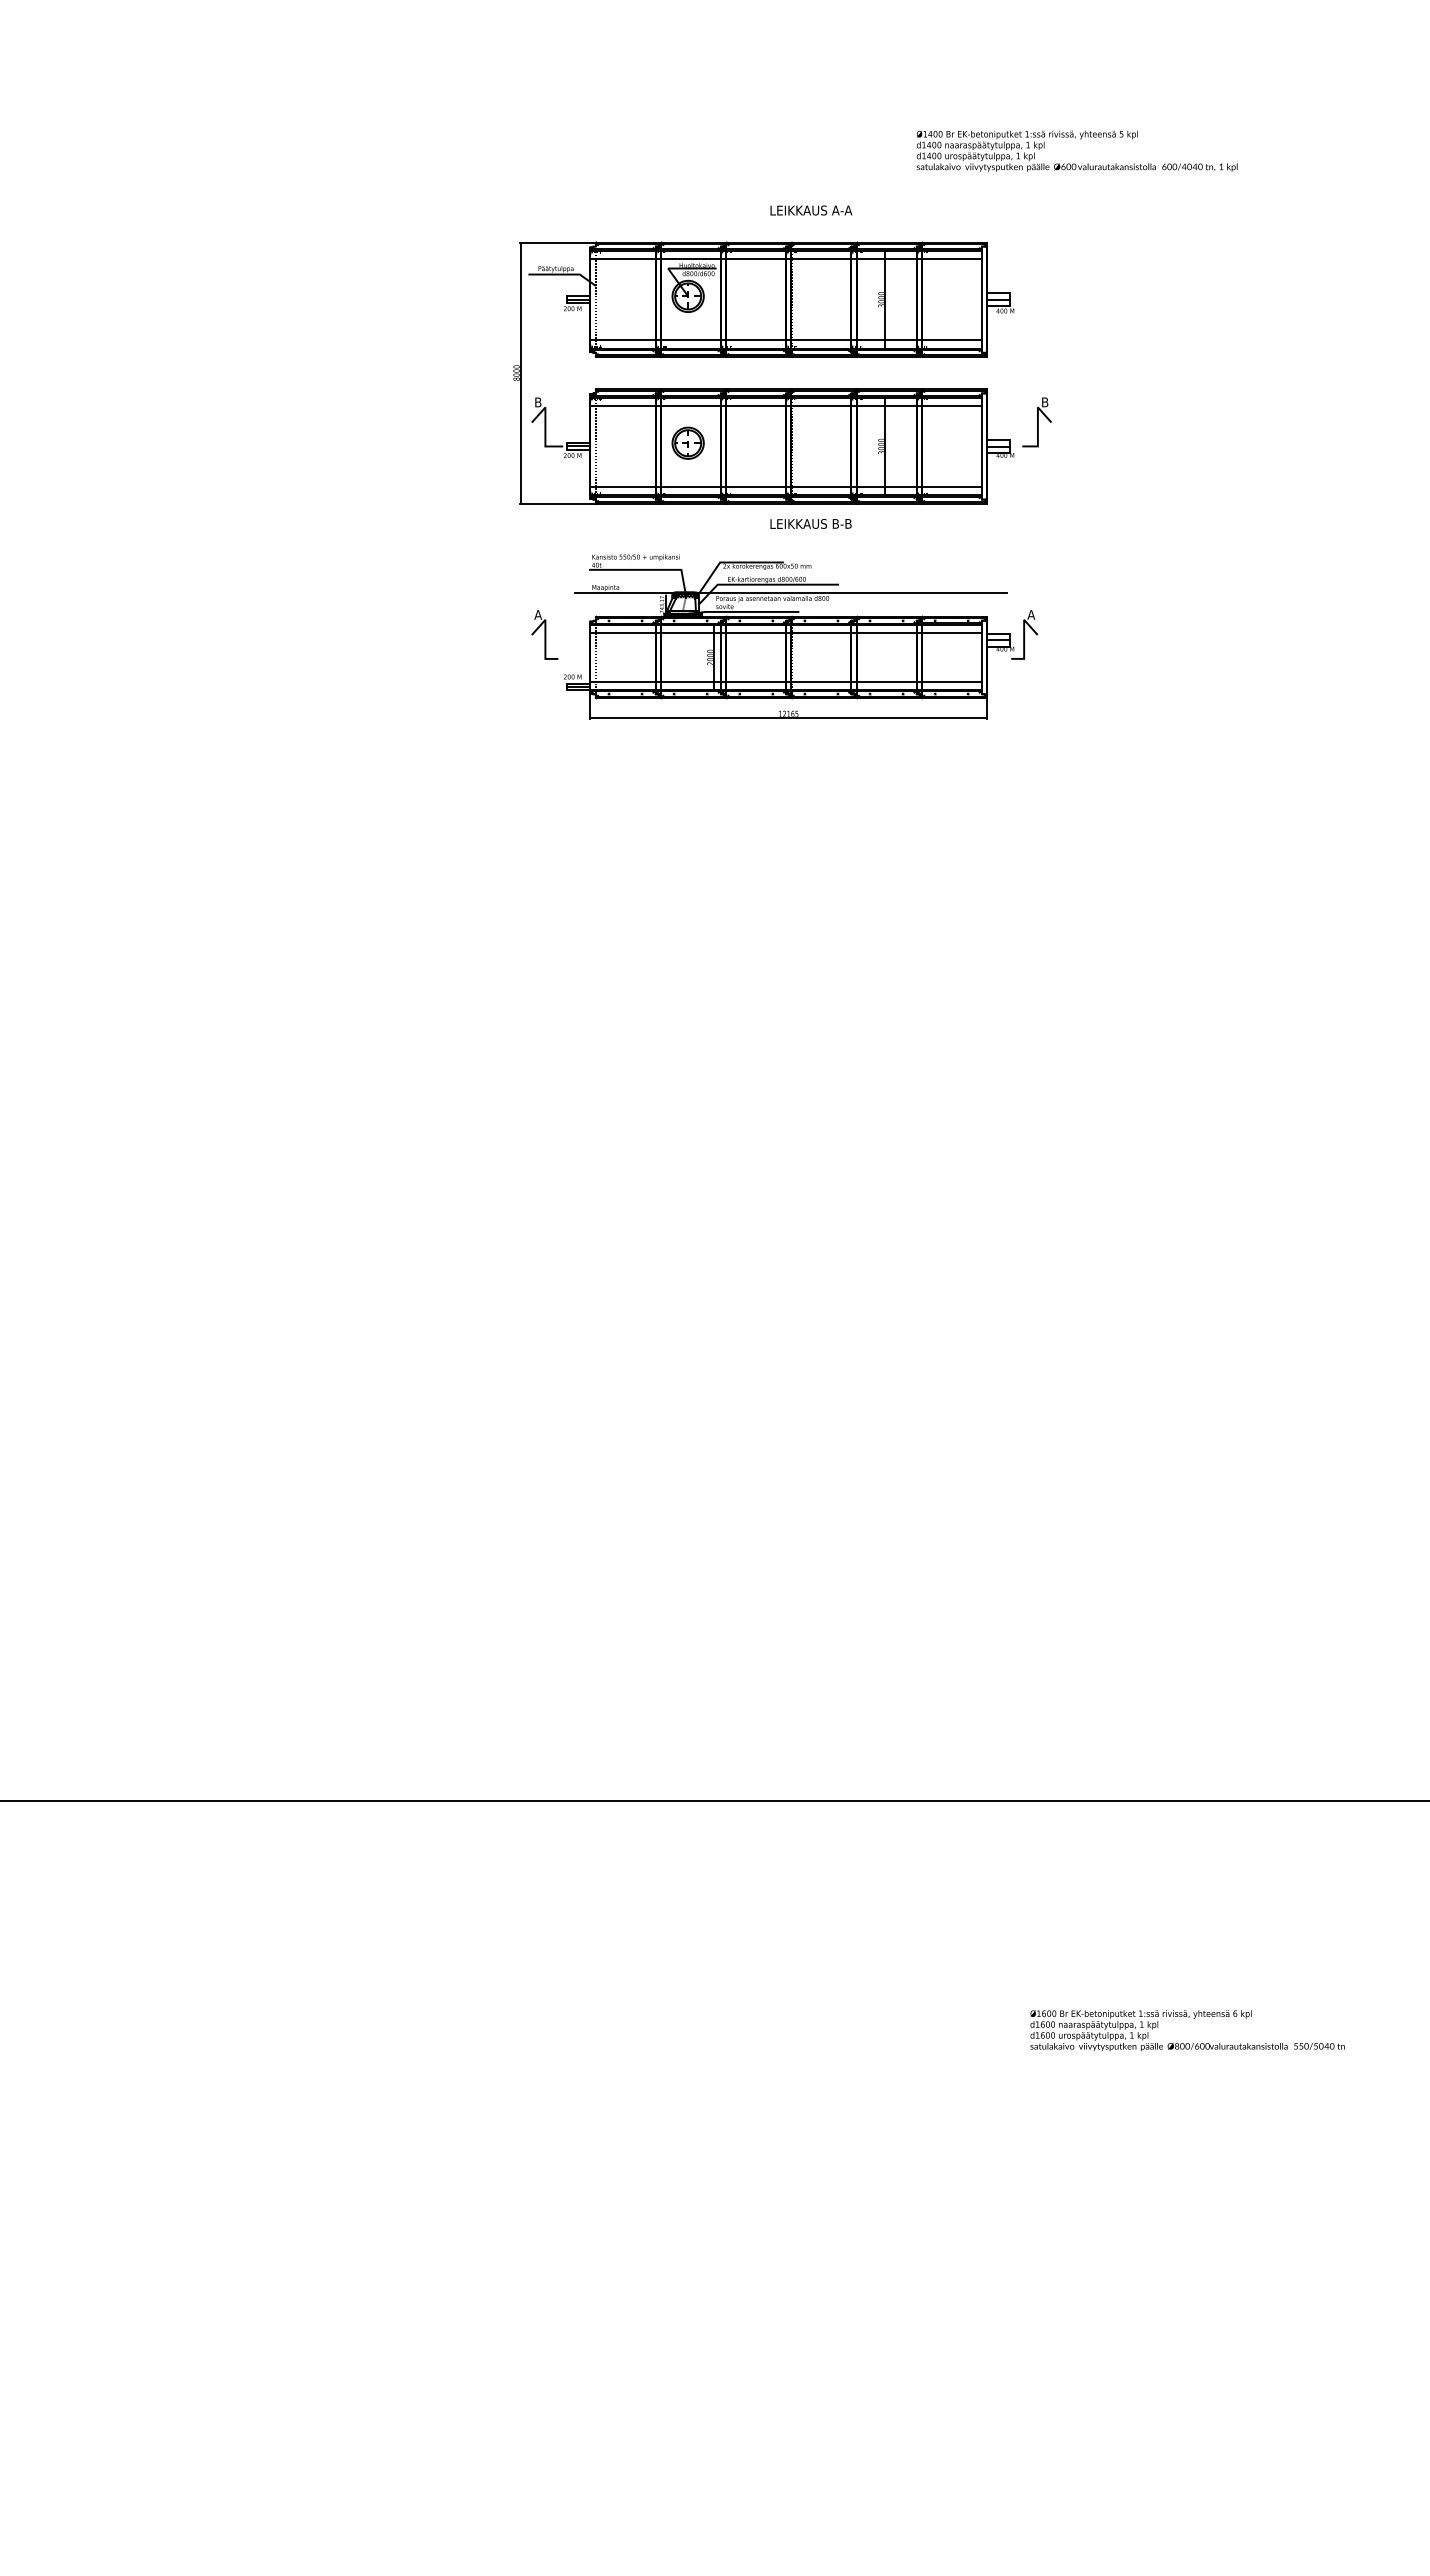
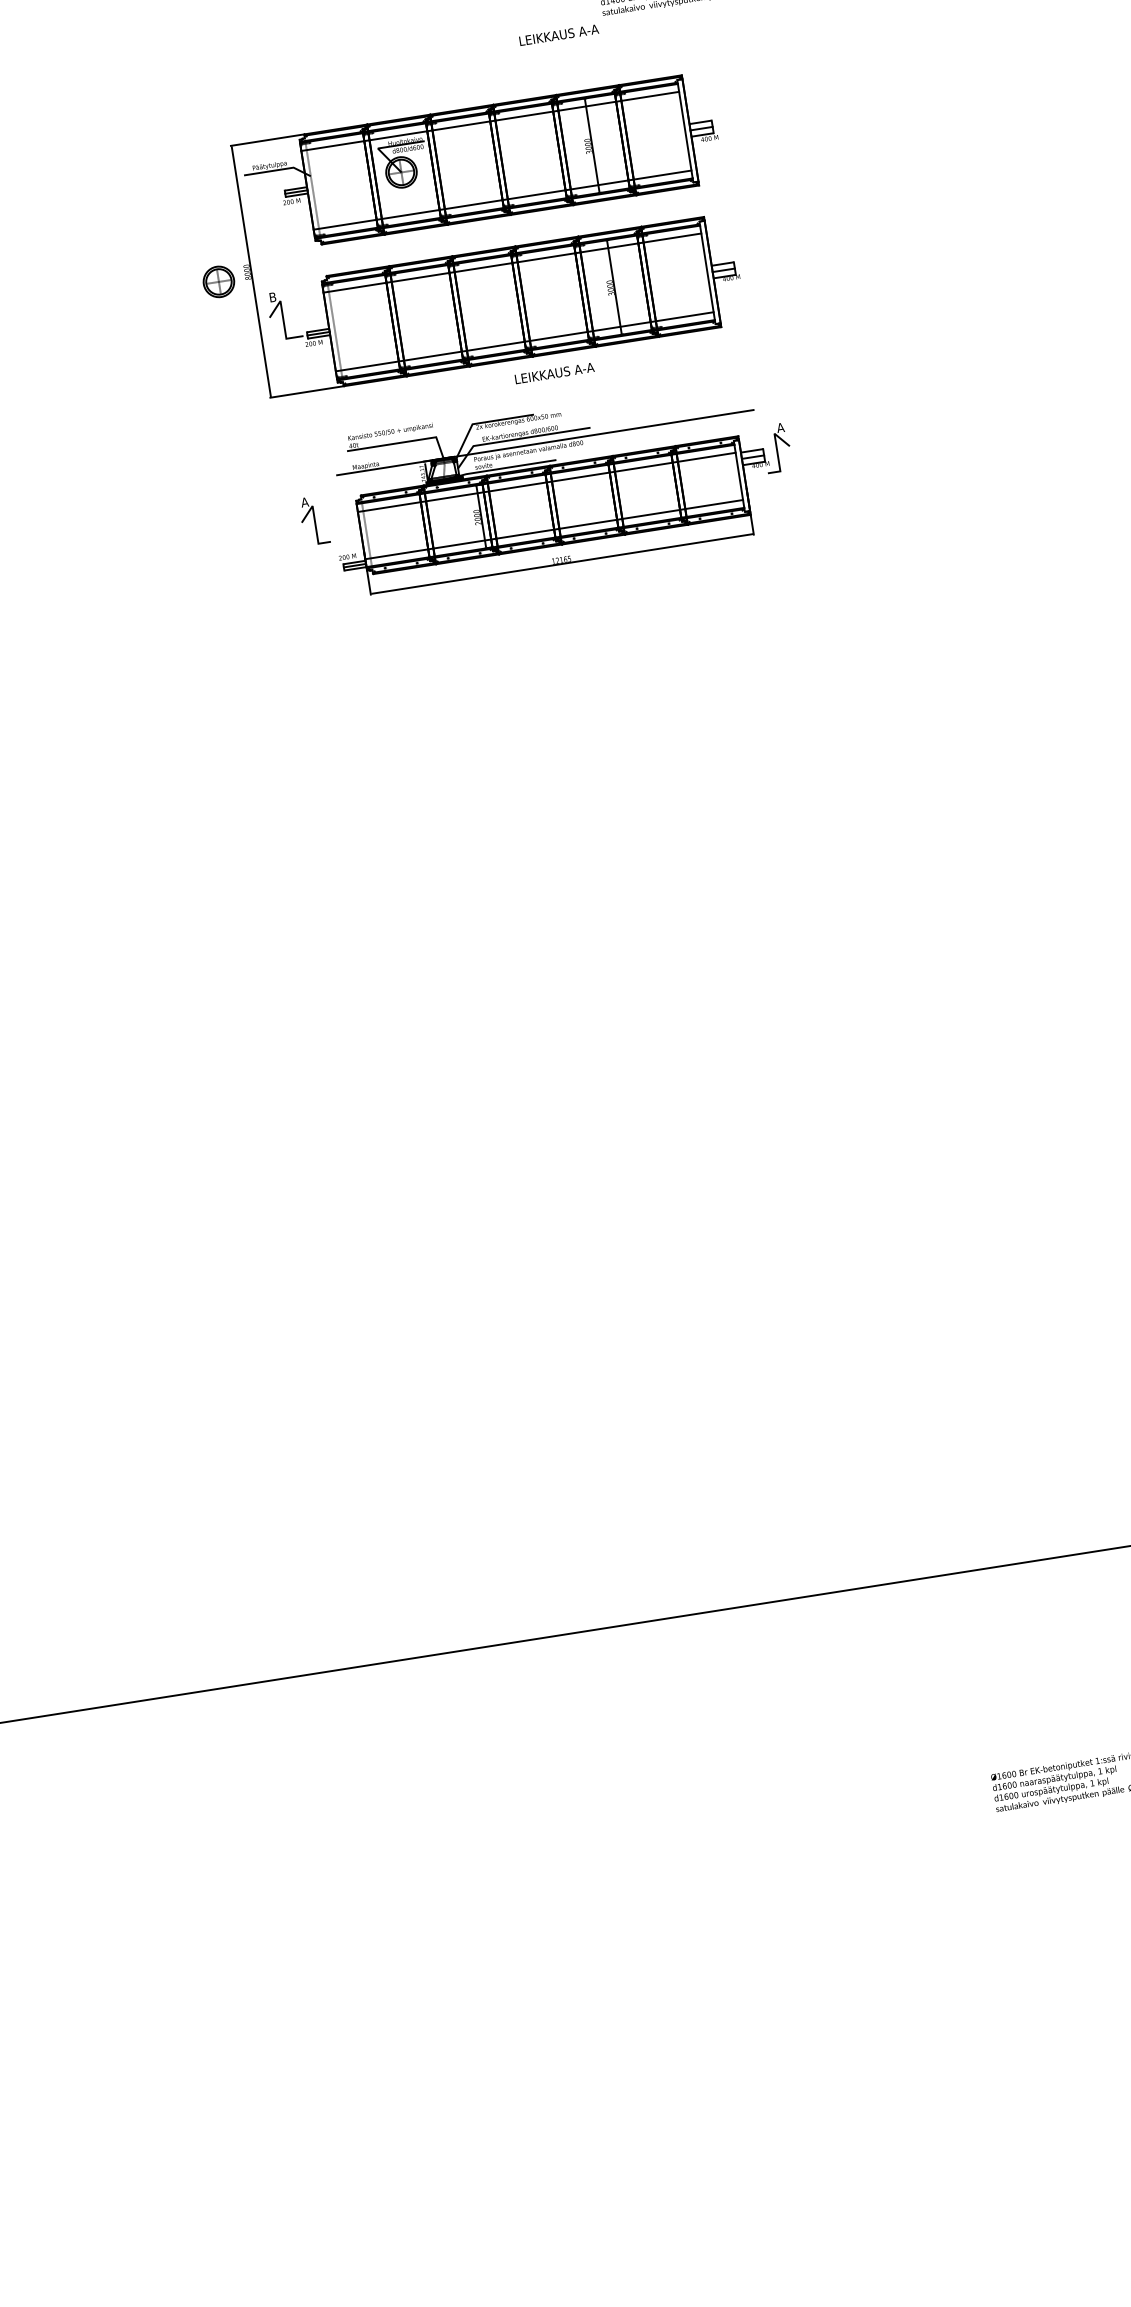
text: (811, 210) -> (559, 35), moved
part: (1036, 422) -> (756, 241), removed
part: (687, 442) -> (218, 281), moved
text: (842, 523) -> (584, 368), LEIKKAUS B-B -> LEIKKAUS A-A

